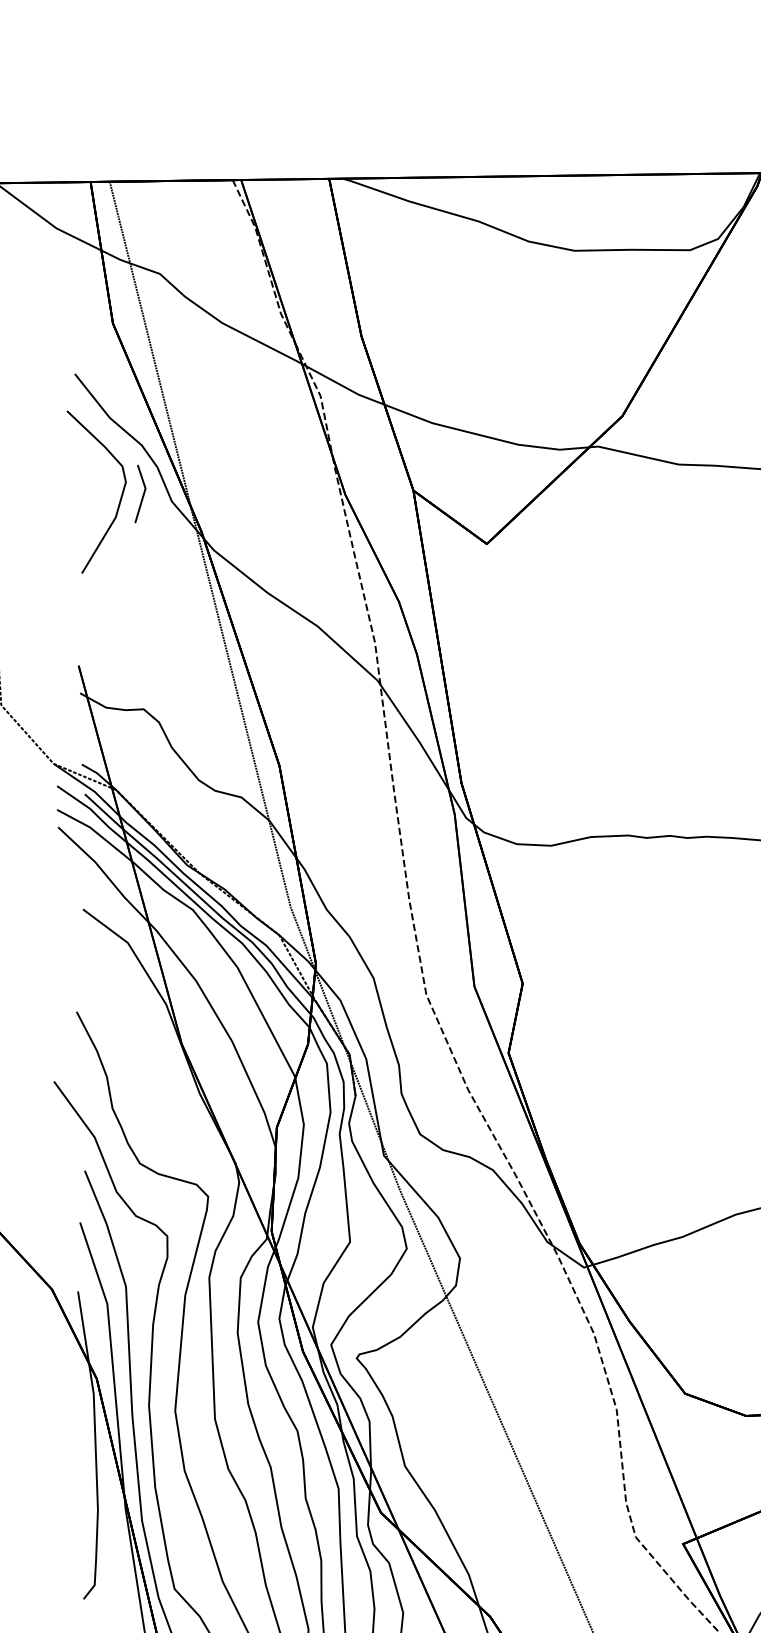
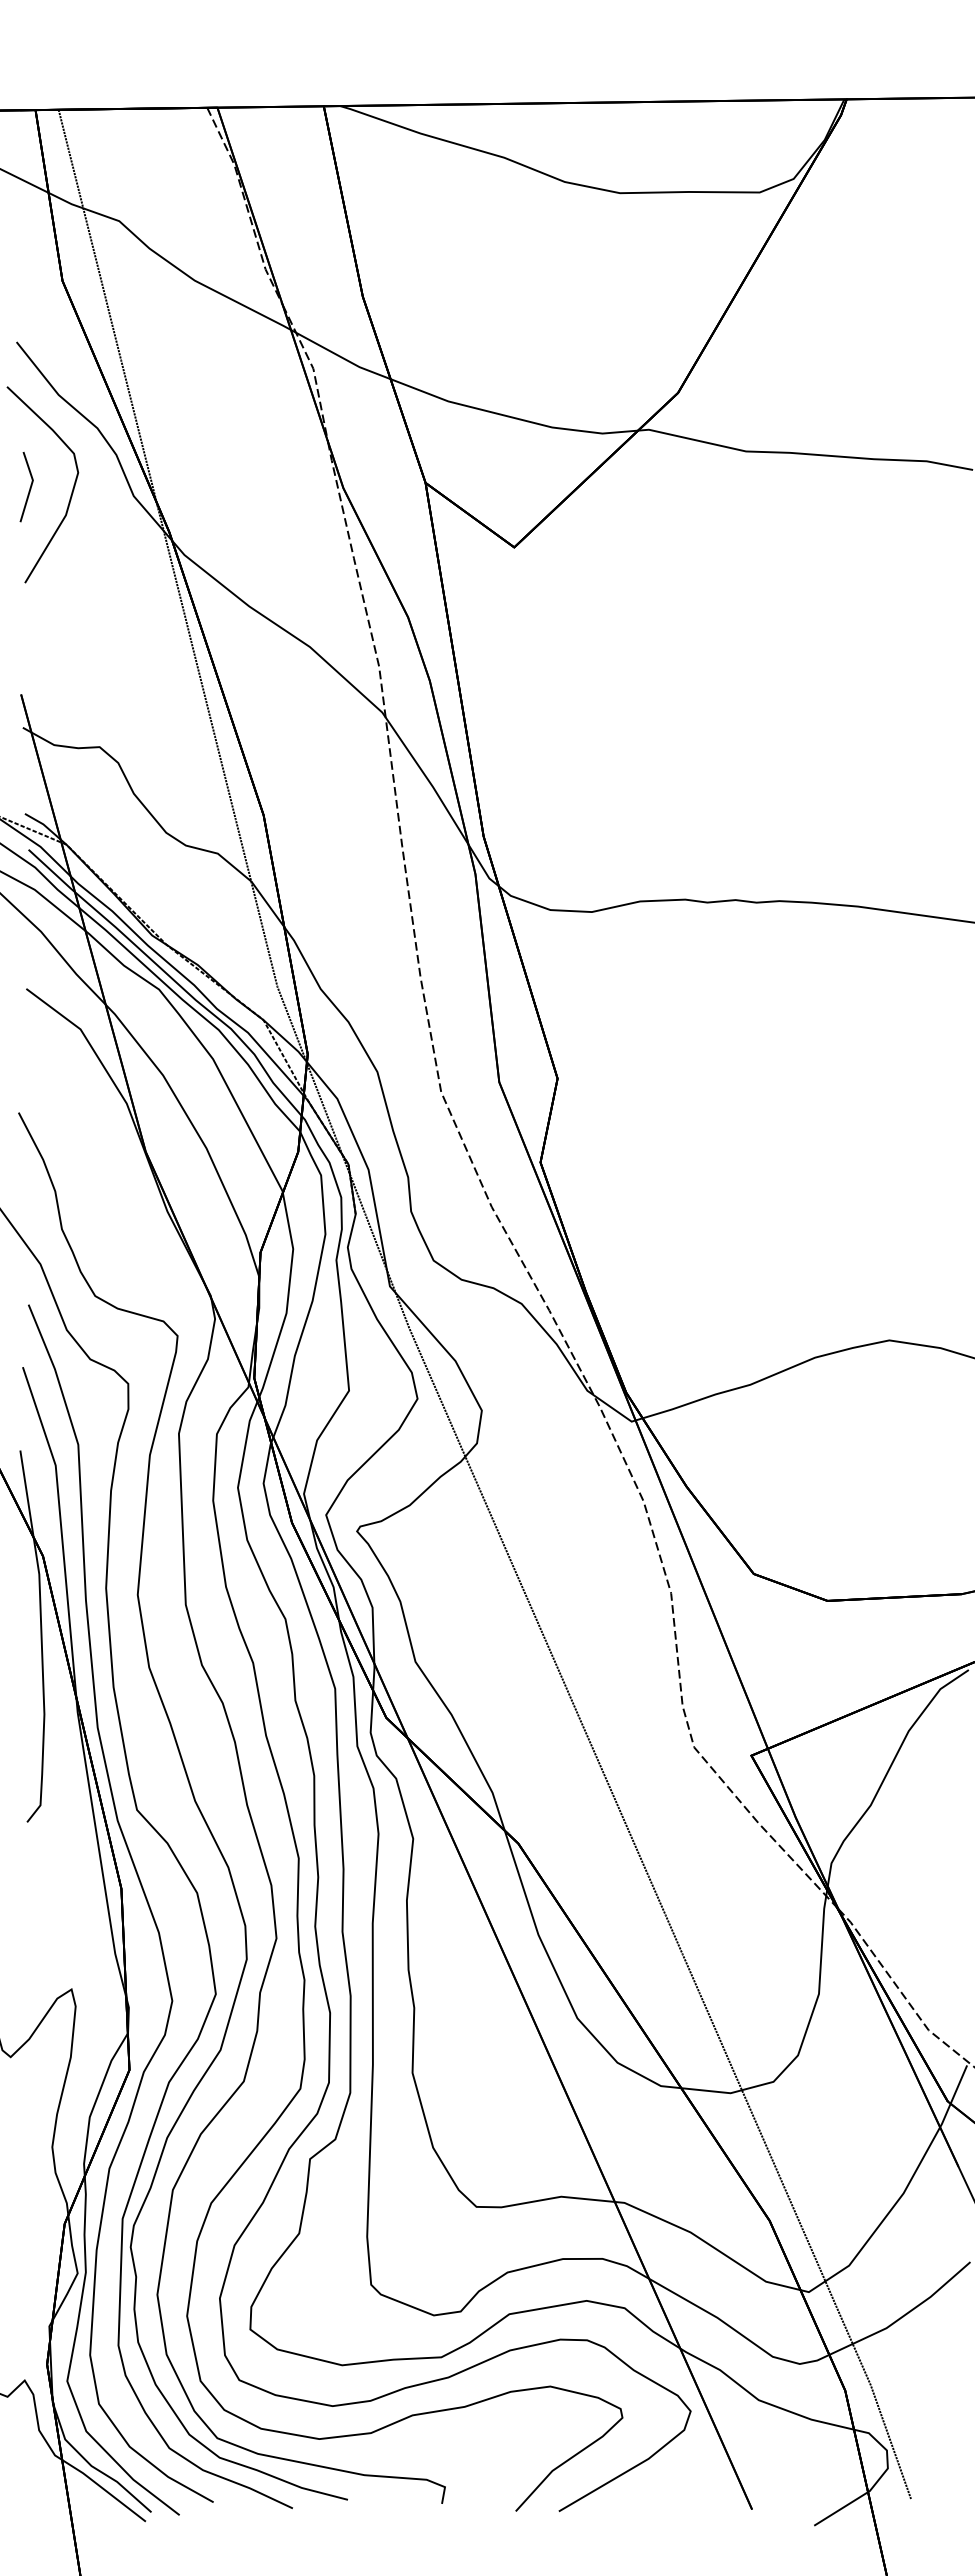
line: (142, 494) -> (29, 487), moved

